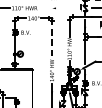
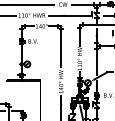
line: (58, 8) -> (68, 15), added
line: (52, 36) -> (61, 45), dashed -> solid

